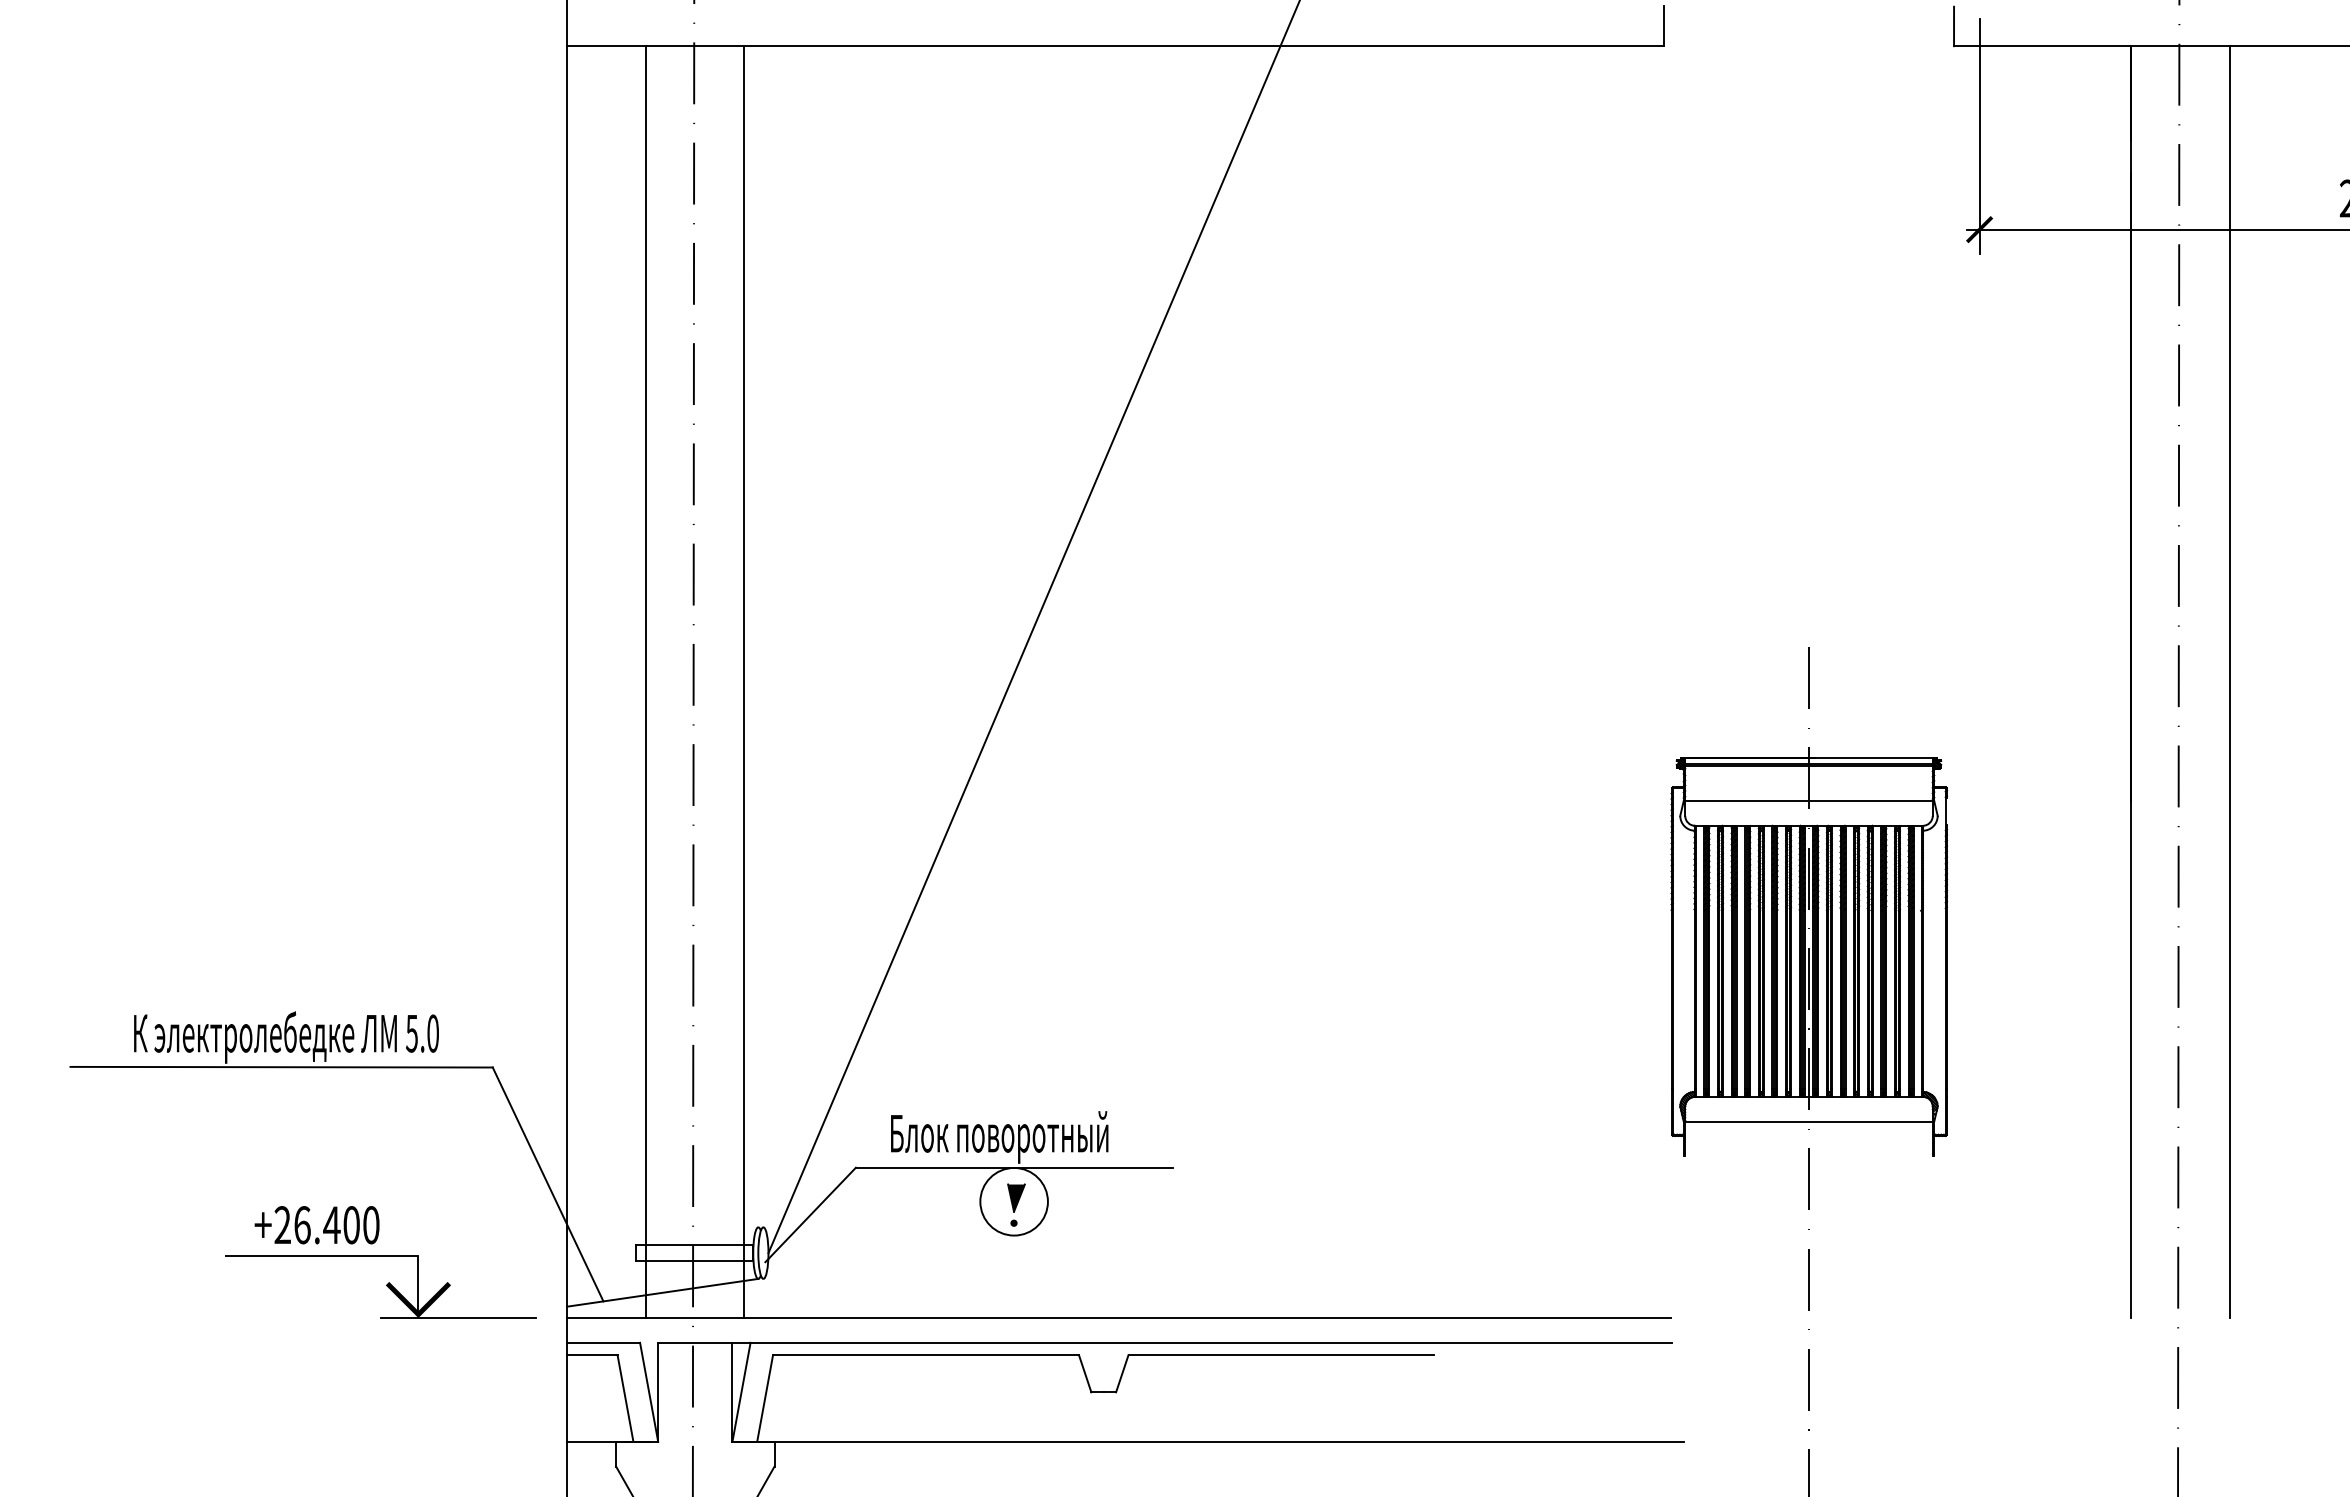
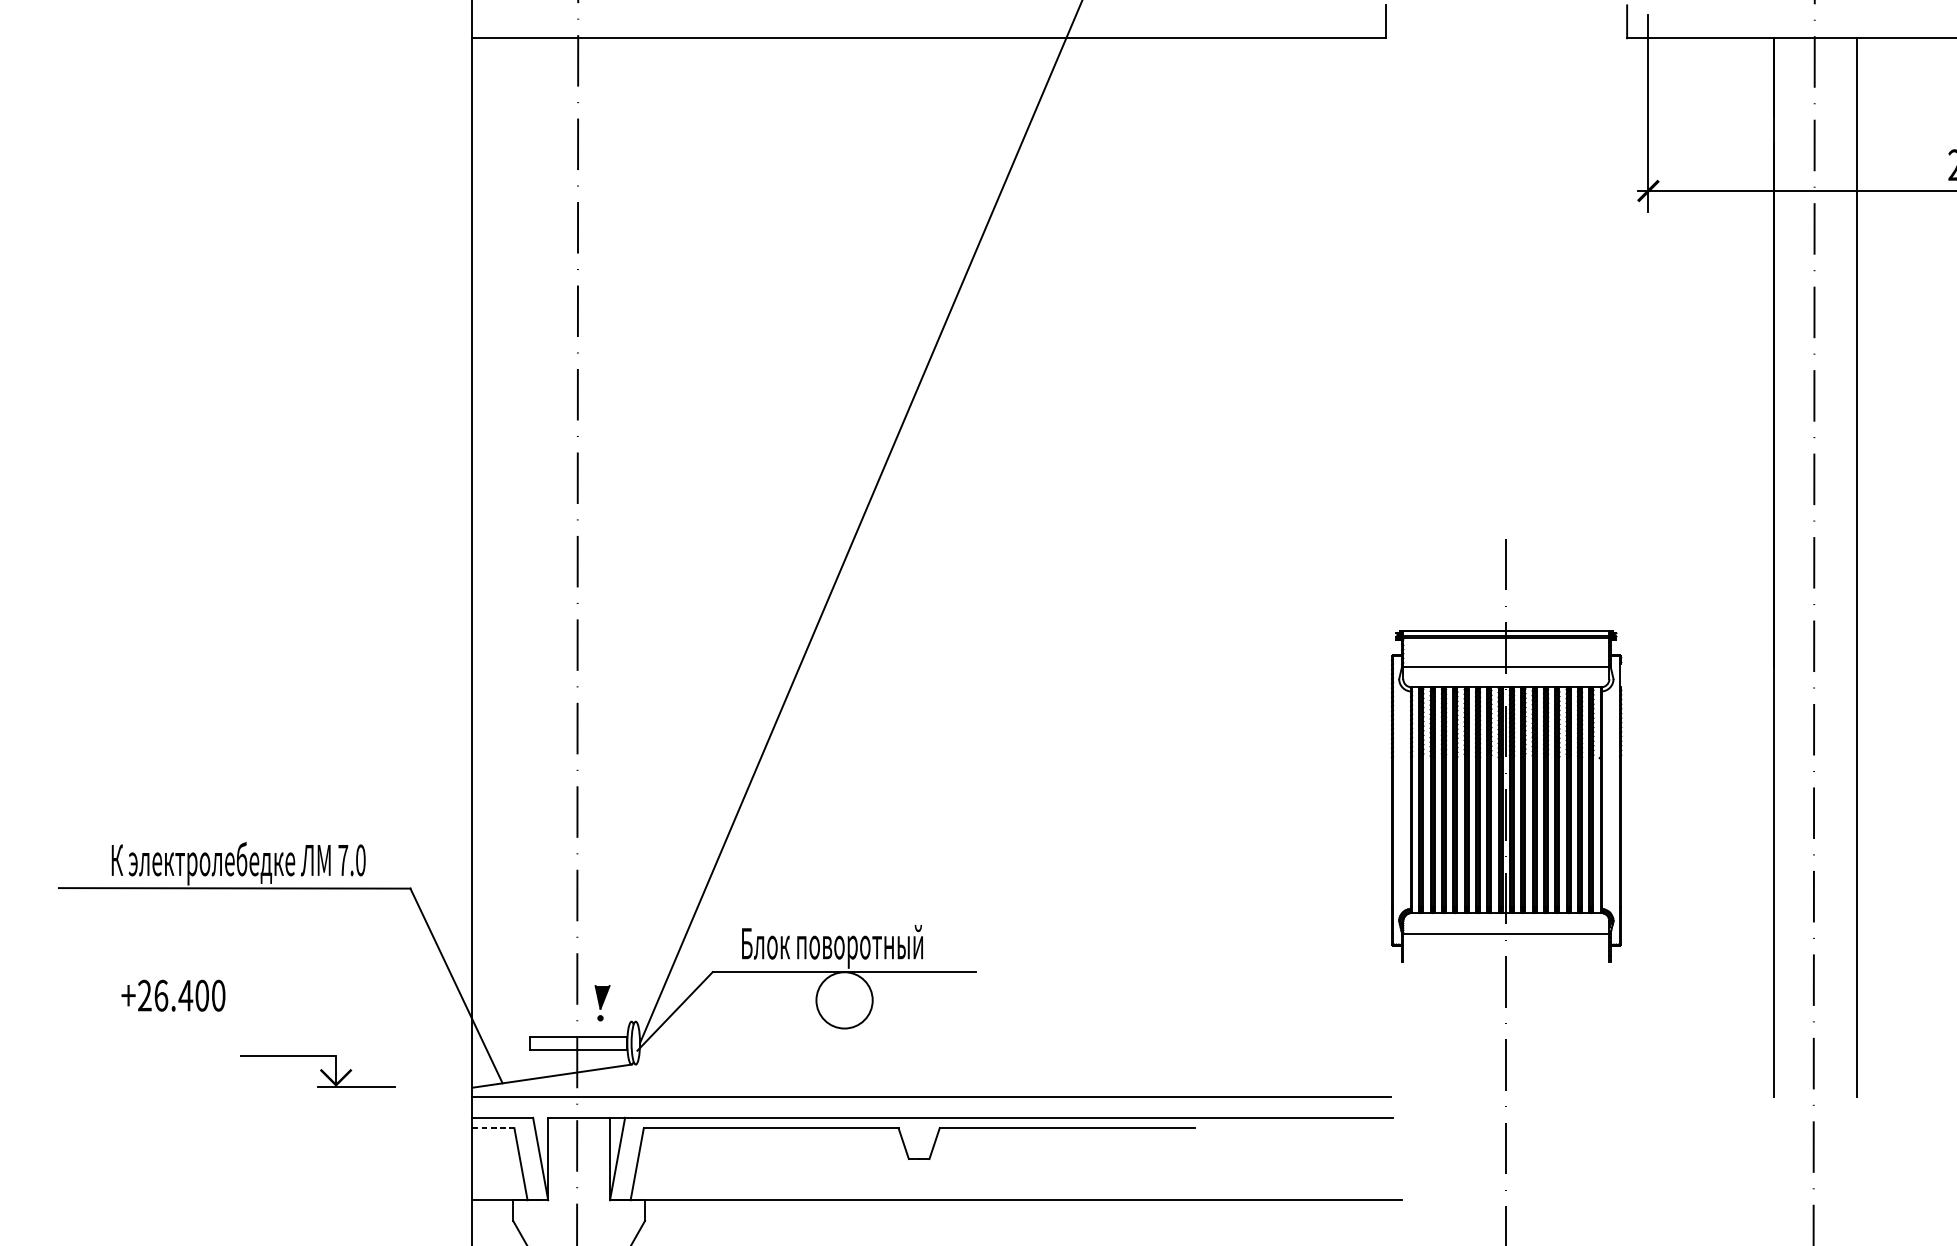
line: (645, 681) -> (537, 567), removed
line: (744, 681) -> (620, 567), removed
text: (411, 1033) -> (342, 860), 5.0 -> 7.0
part: (1016, 1204) -> (602, 1002), moved
text: (316, 1225) -> (172, 996), moved
part: (380, 1286) -> (316, 1070), size x0.6
line: (592, 1355) -> (493, 1128), solid -> dashed

